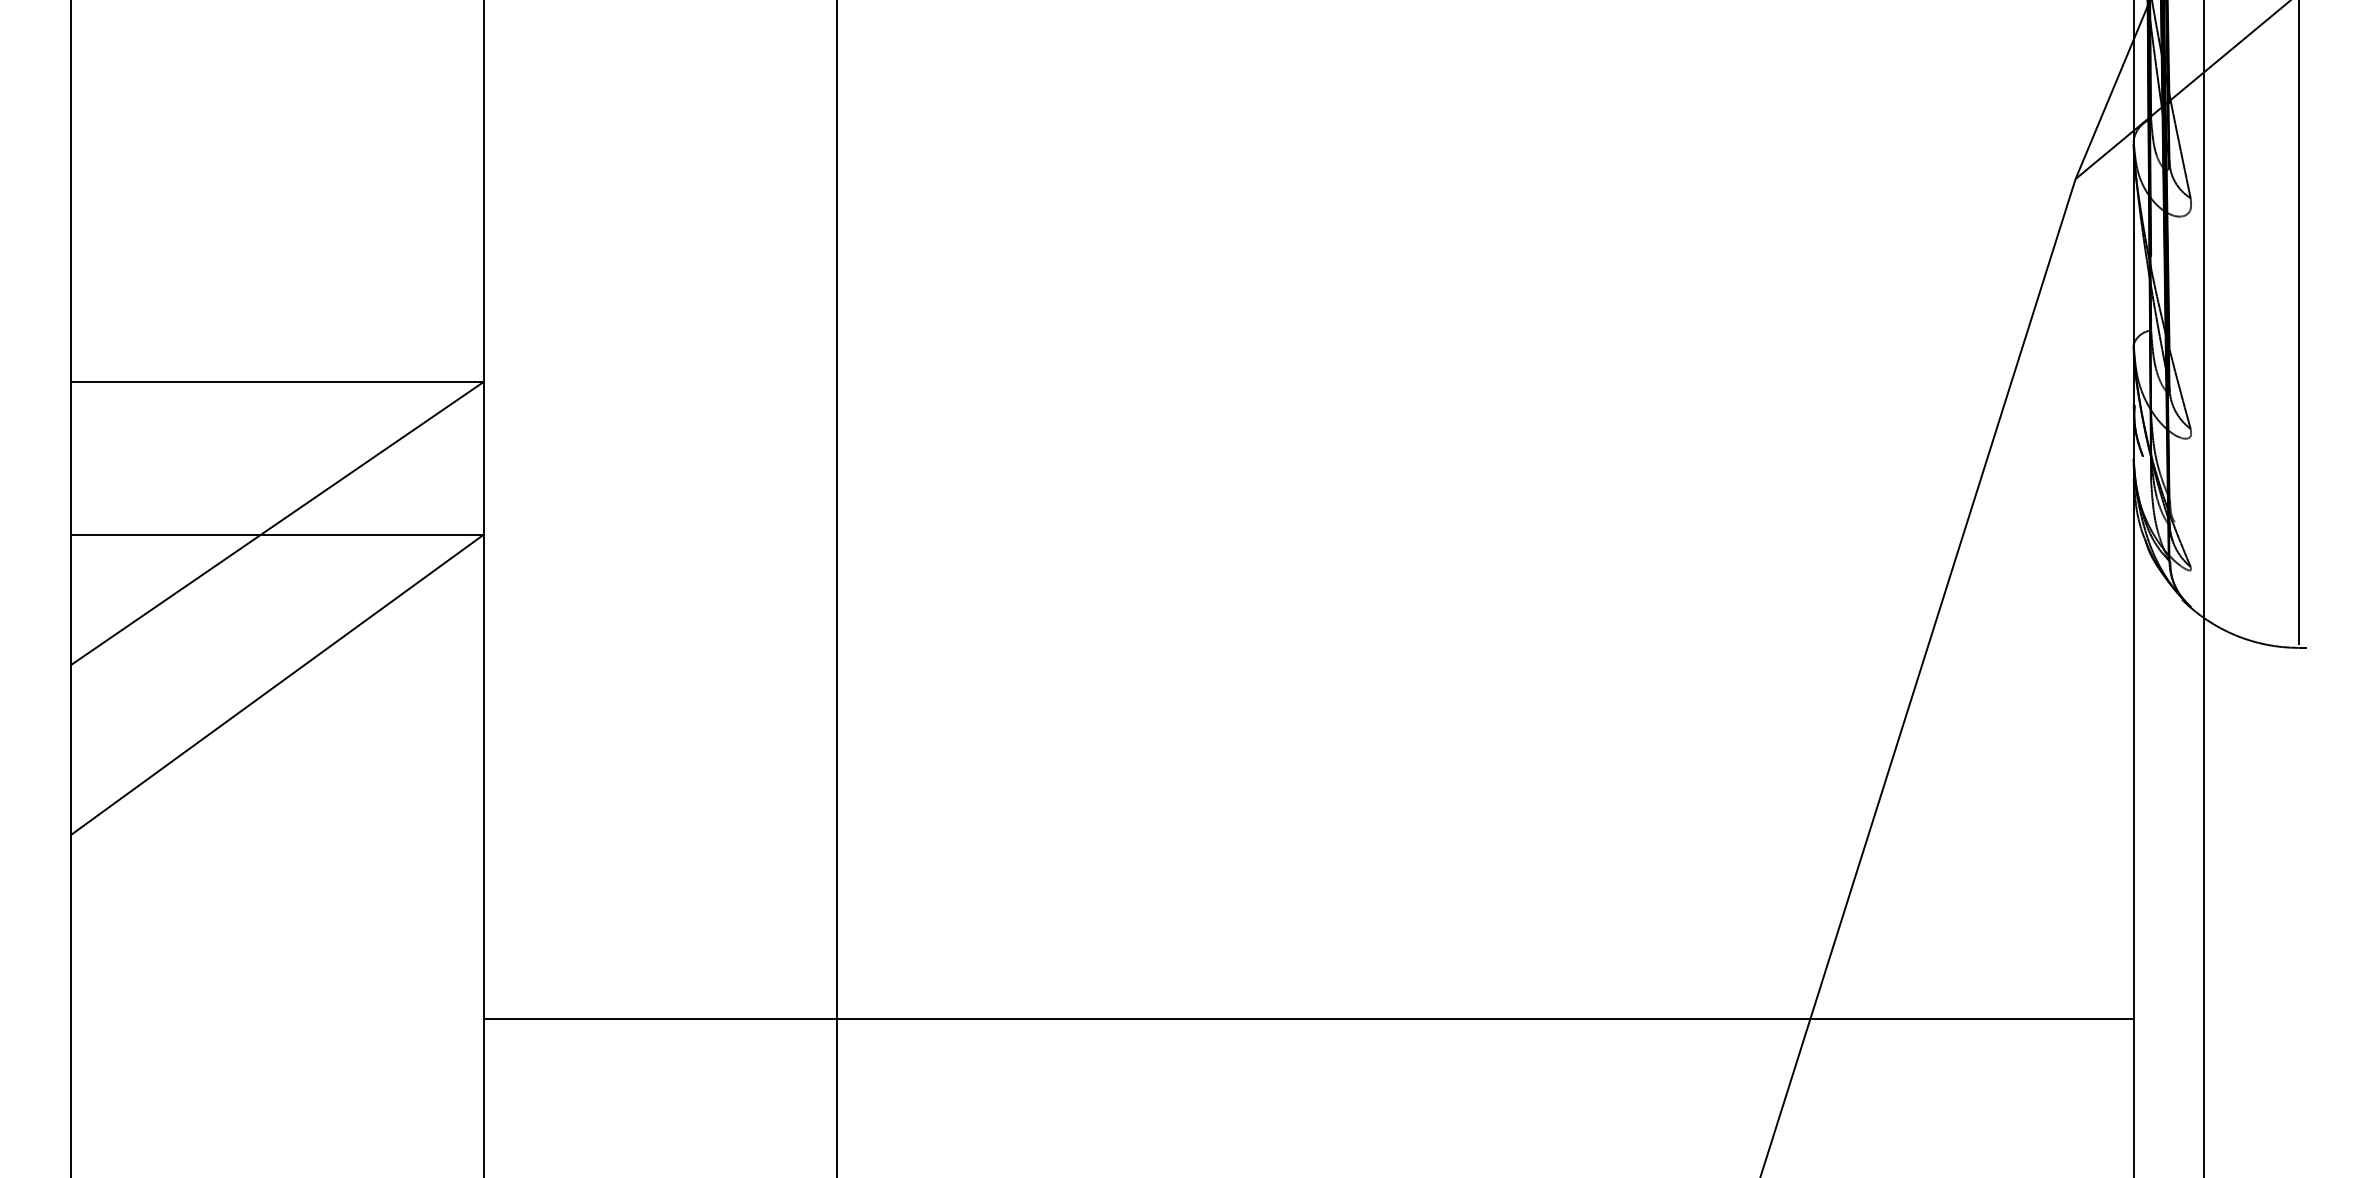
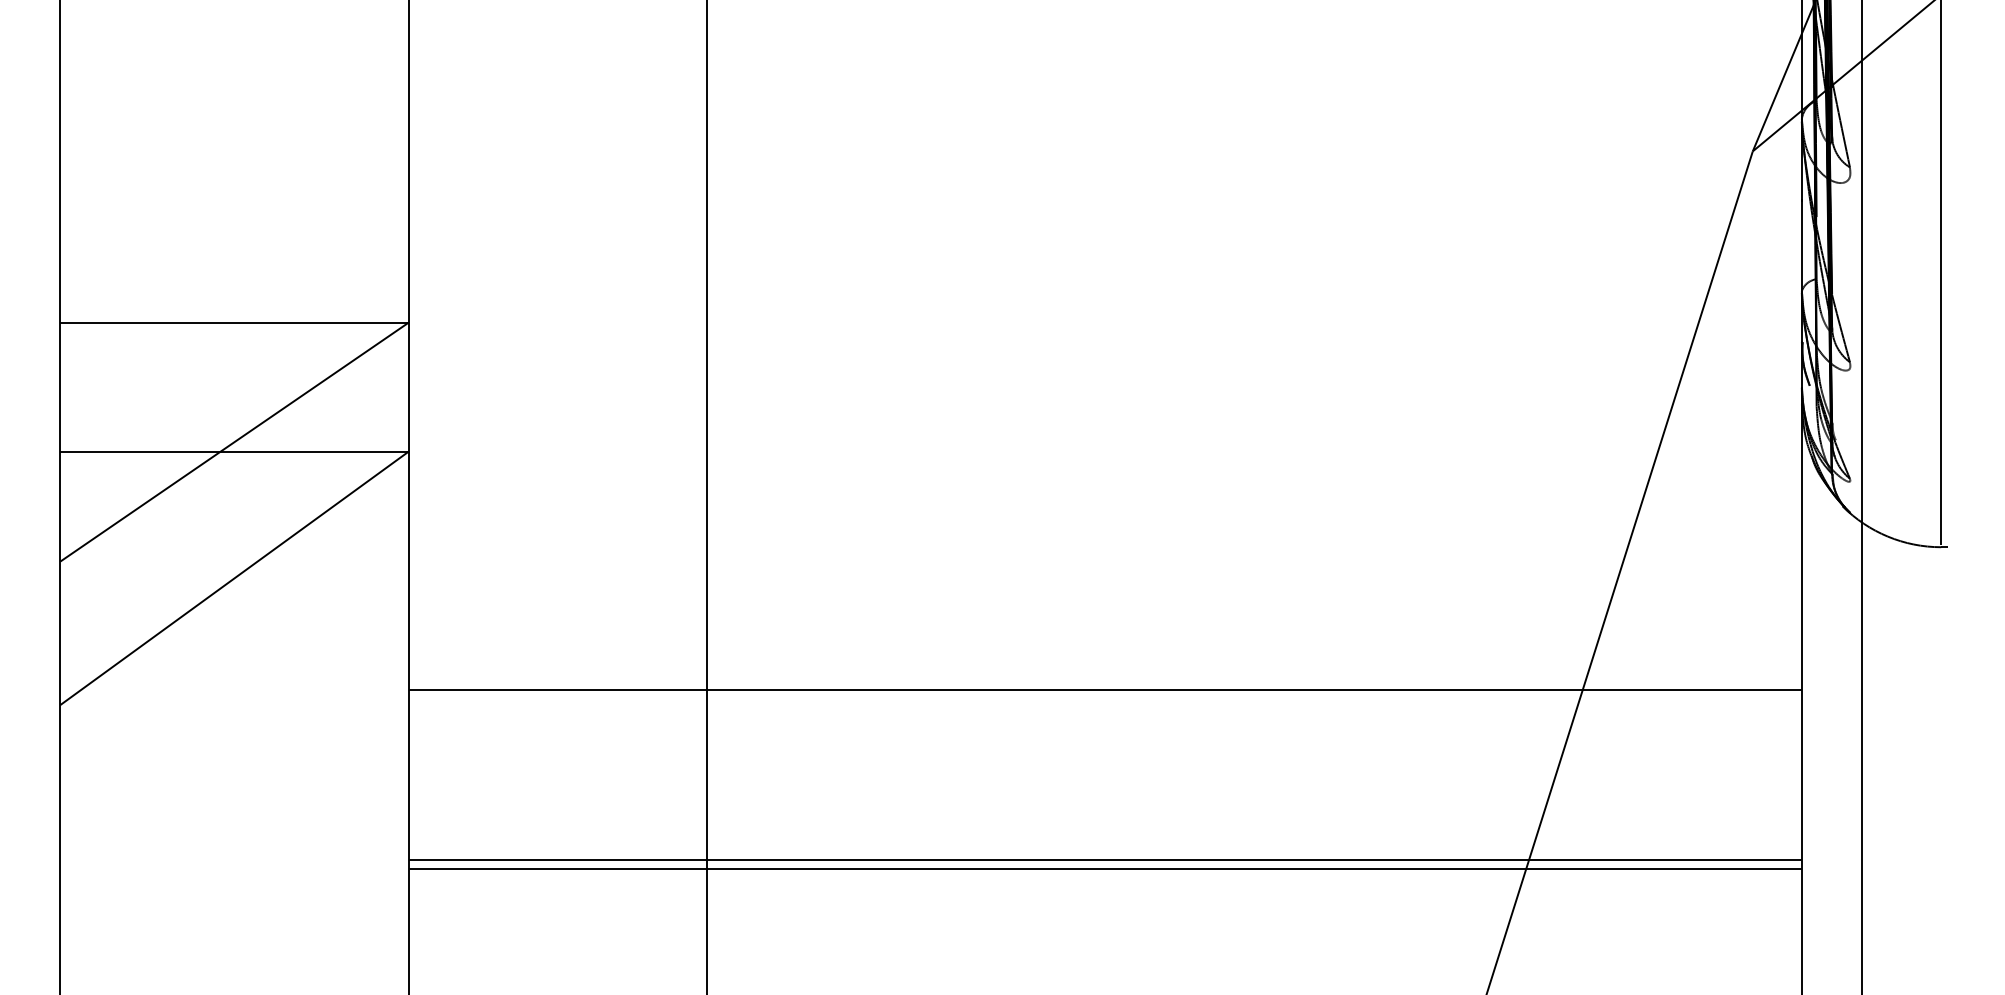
line: (1308, 816) -> (1105, 689), added
line: (1308, 1029) -> (1105, 869), added

